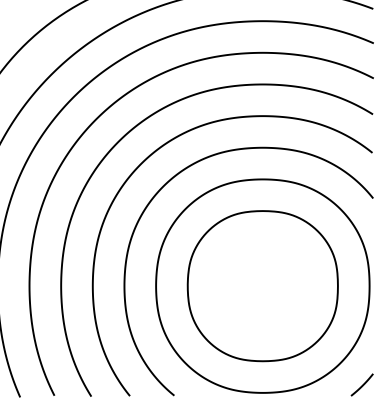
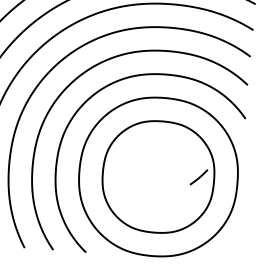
line: (362, 384) -> (199, 176), moved

